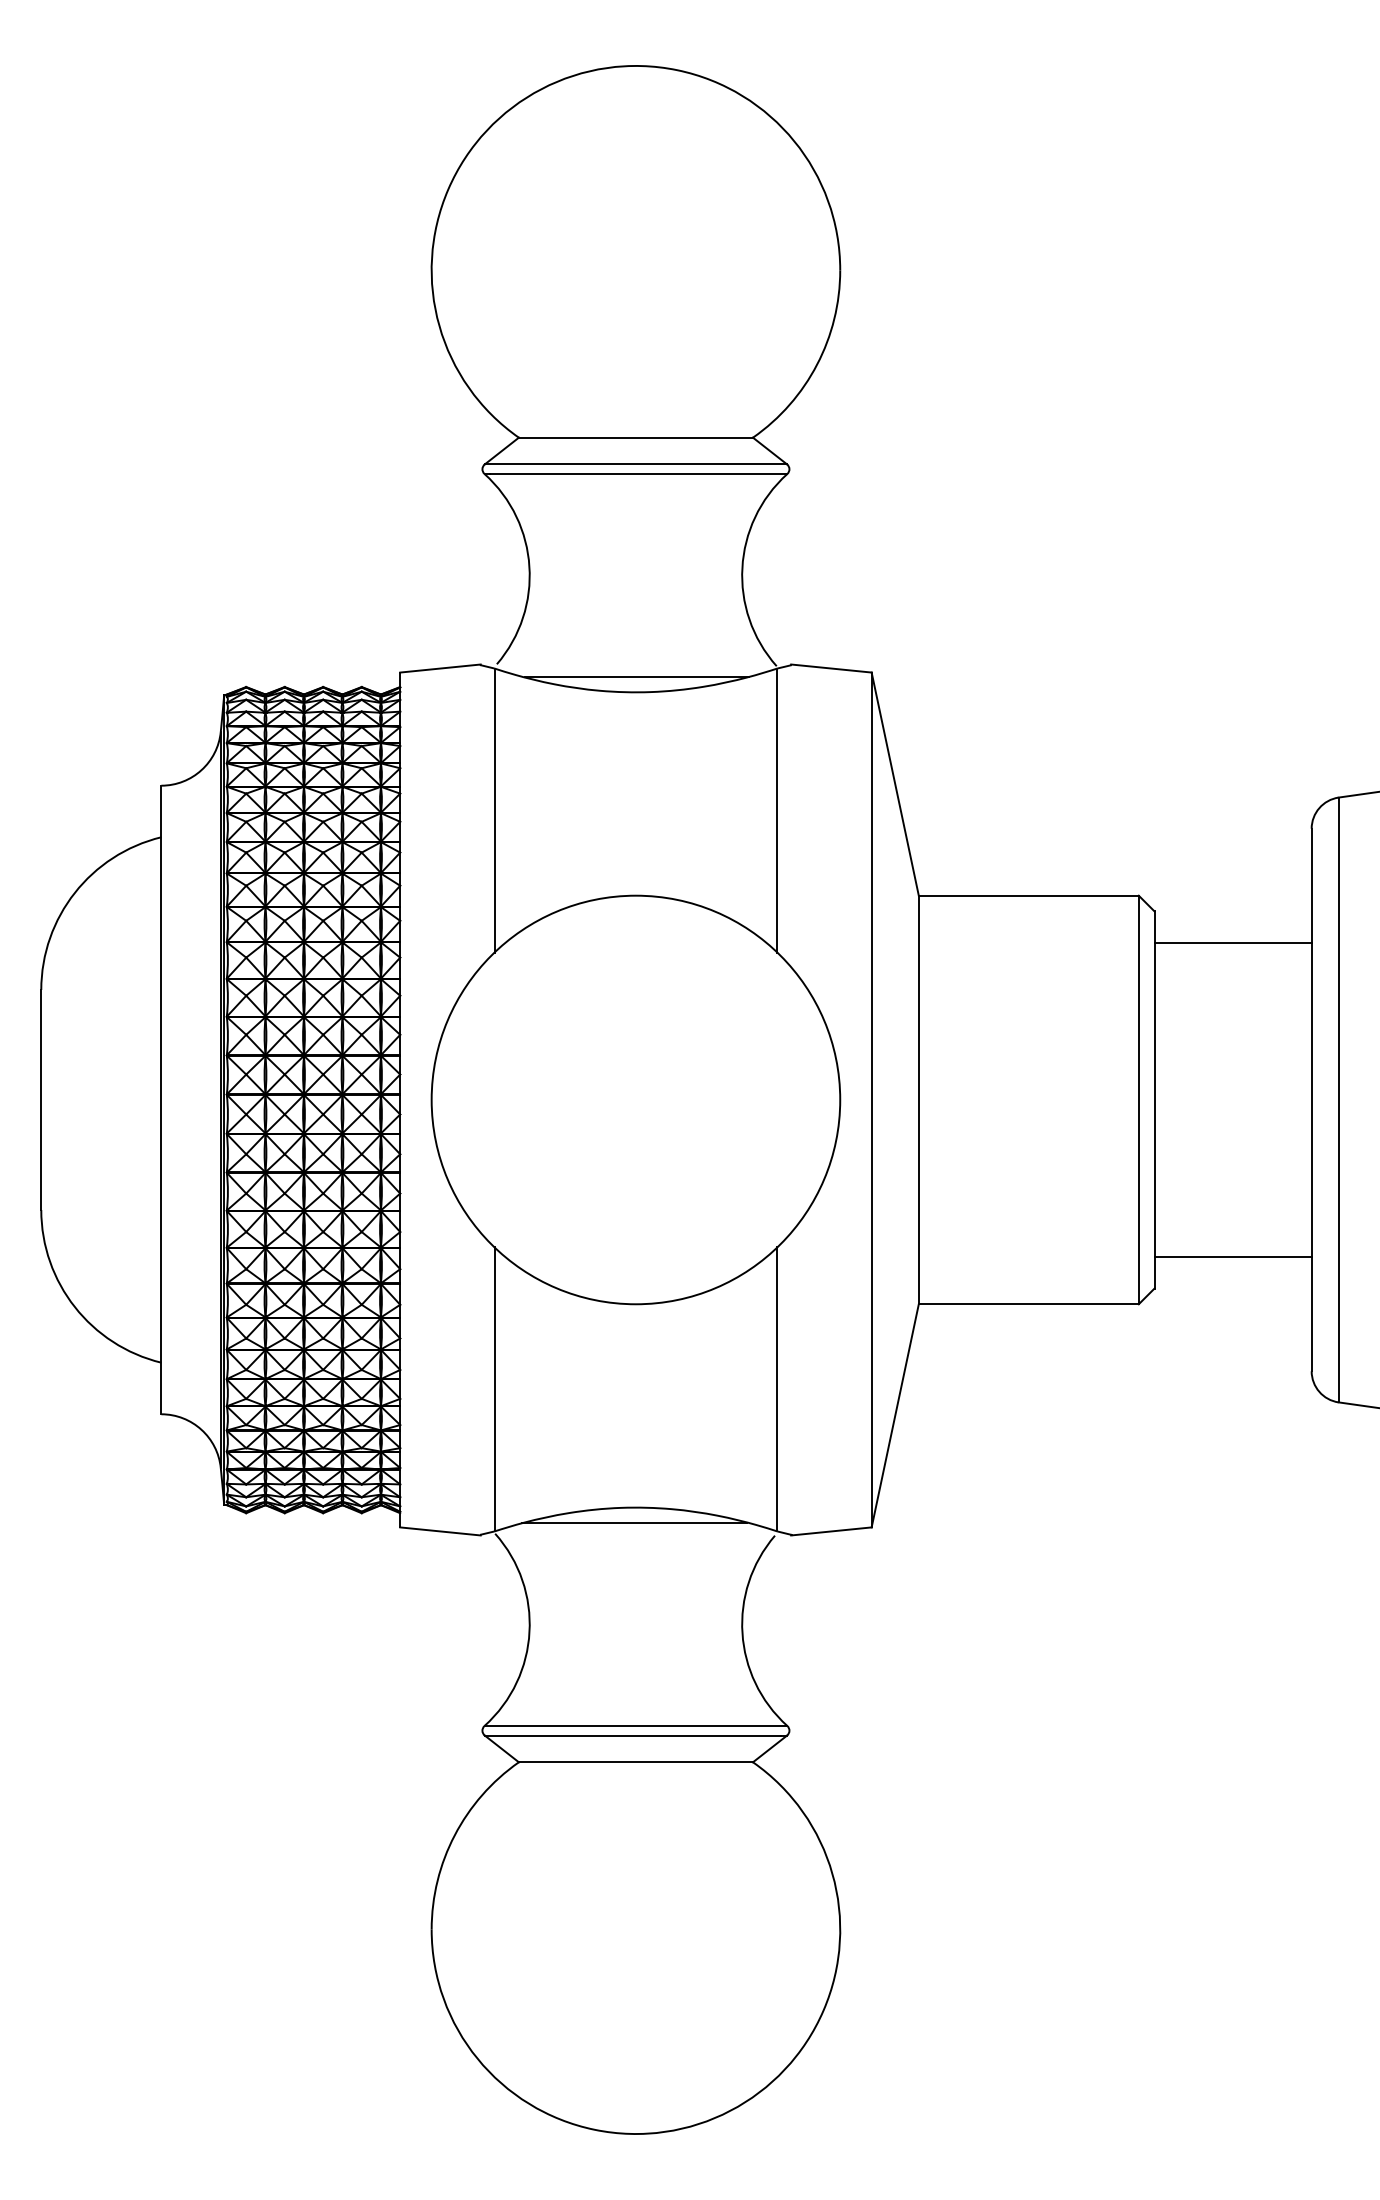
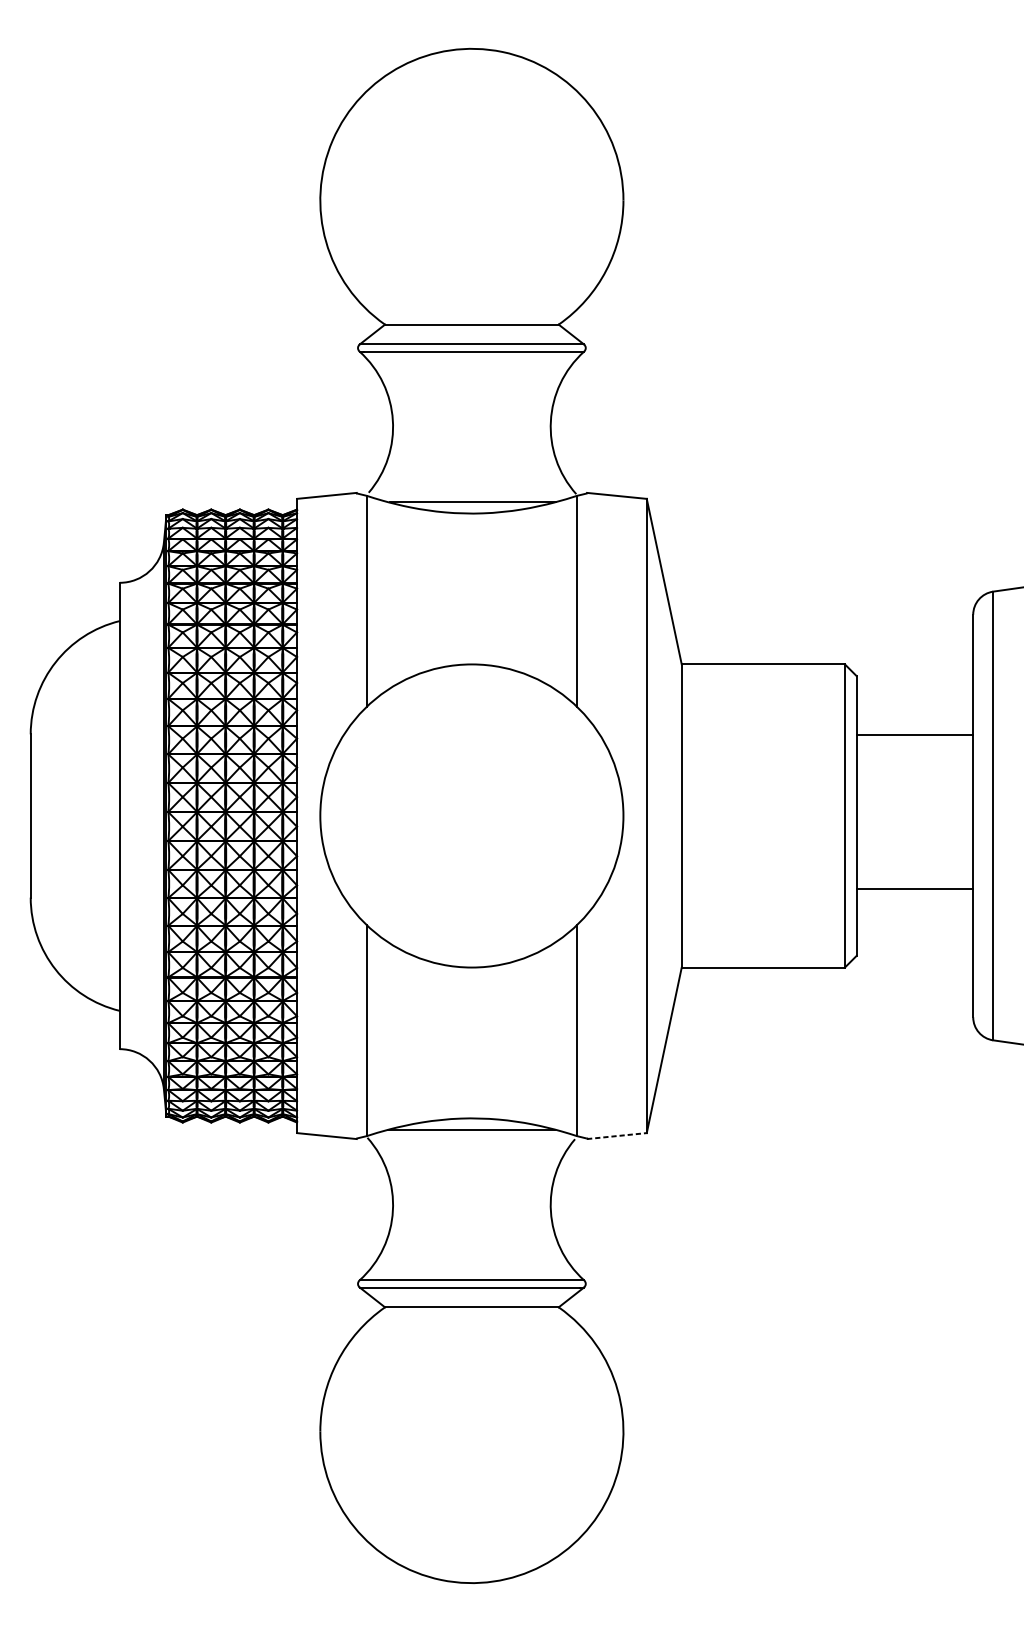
line: (1232, 942) -> (914, 734), moved
line: (1232, 1257) -> (914, 889), moved
line: (831, 1531) -> (616, 1136), solid -> dashed

